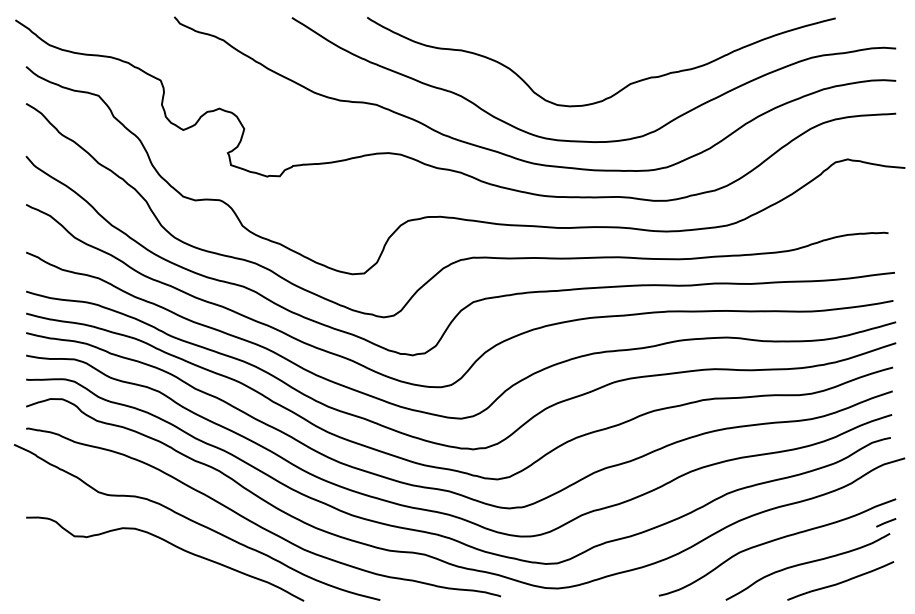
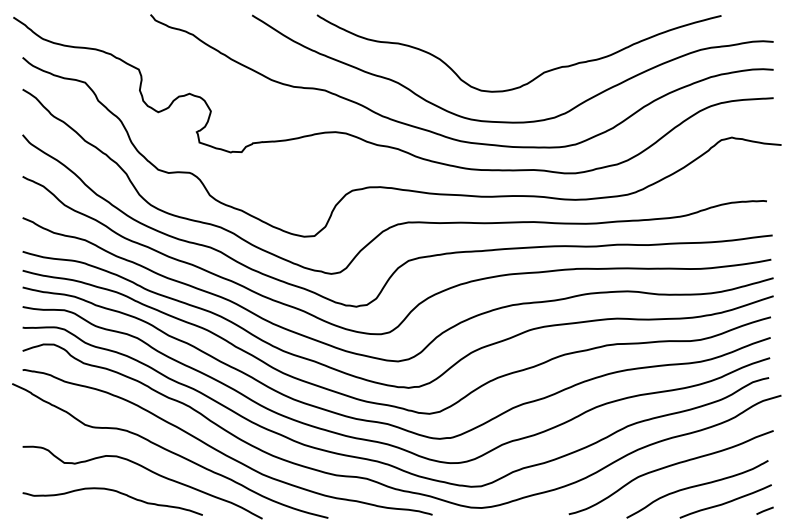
line: (886, 522) -> (765, 510), moved
curve: (131, 569) -> (113, 491), added

